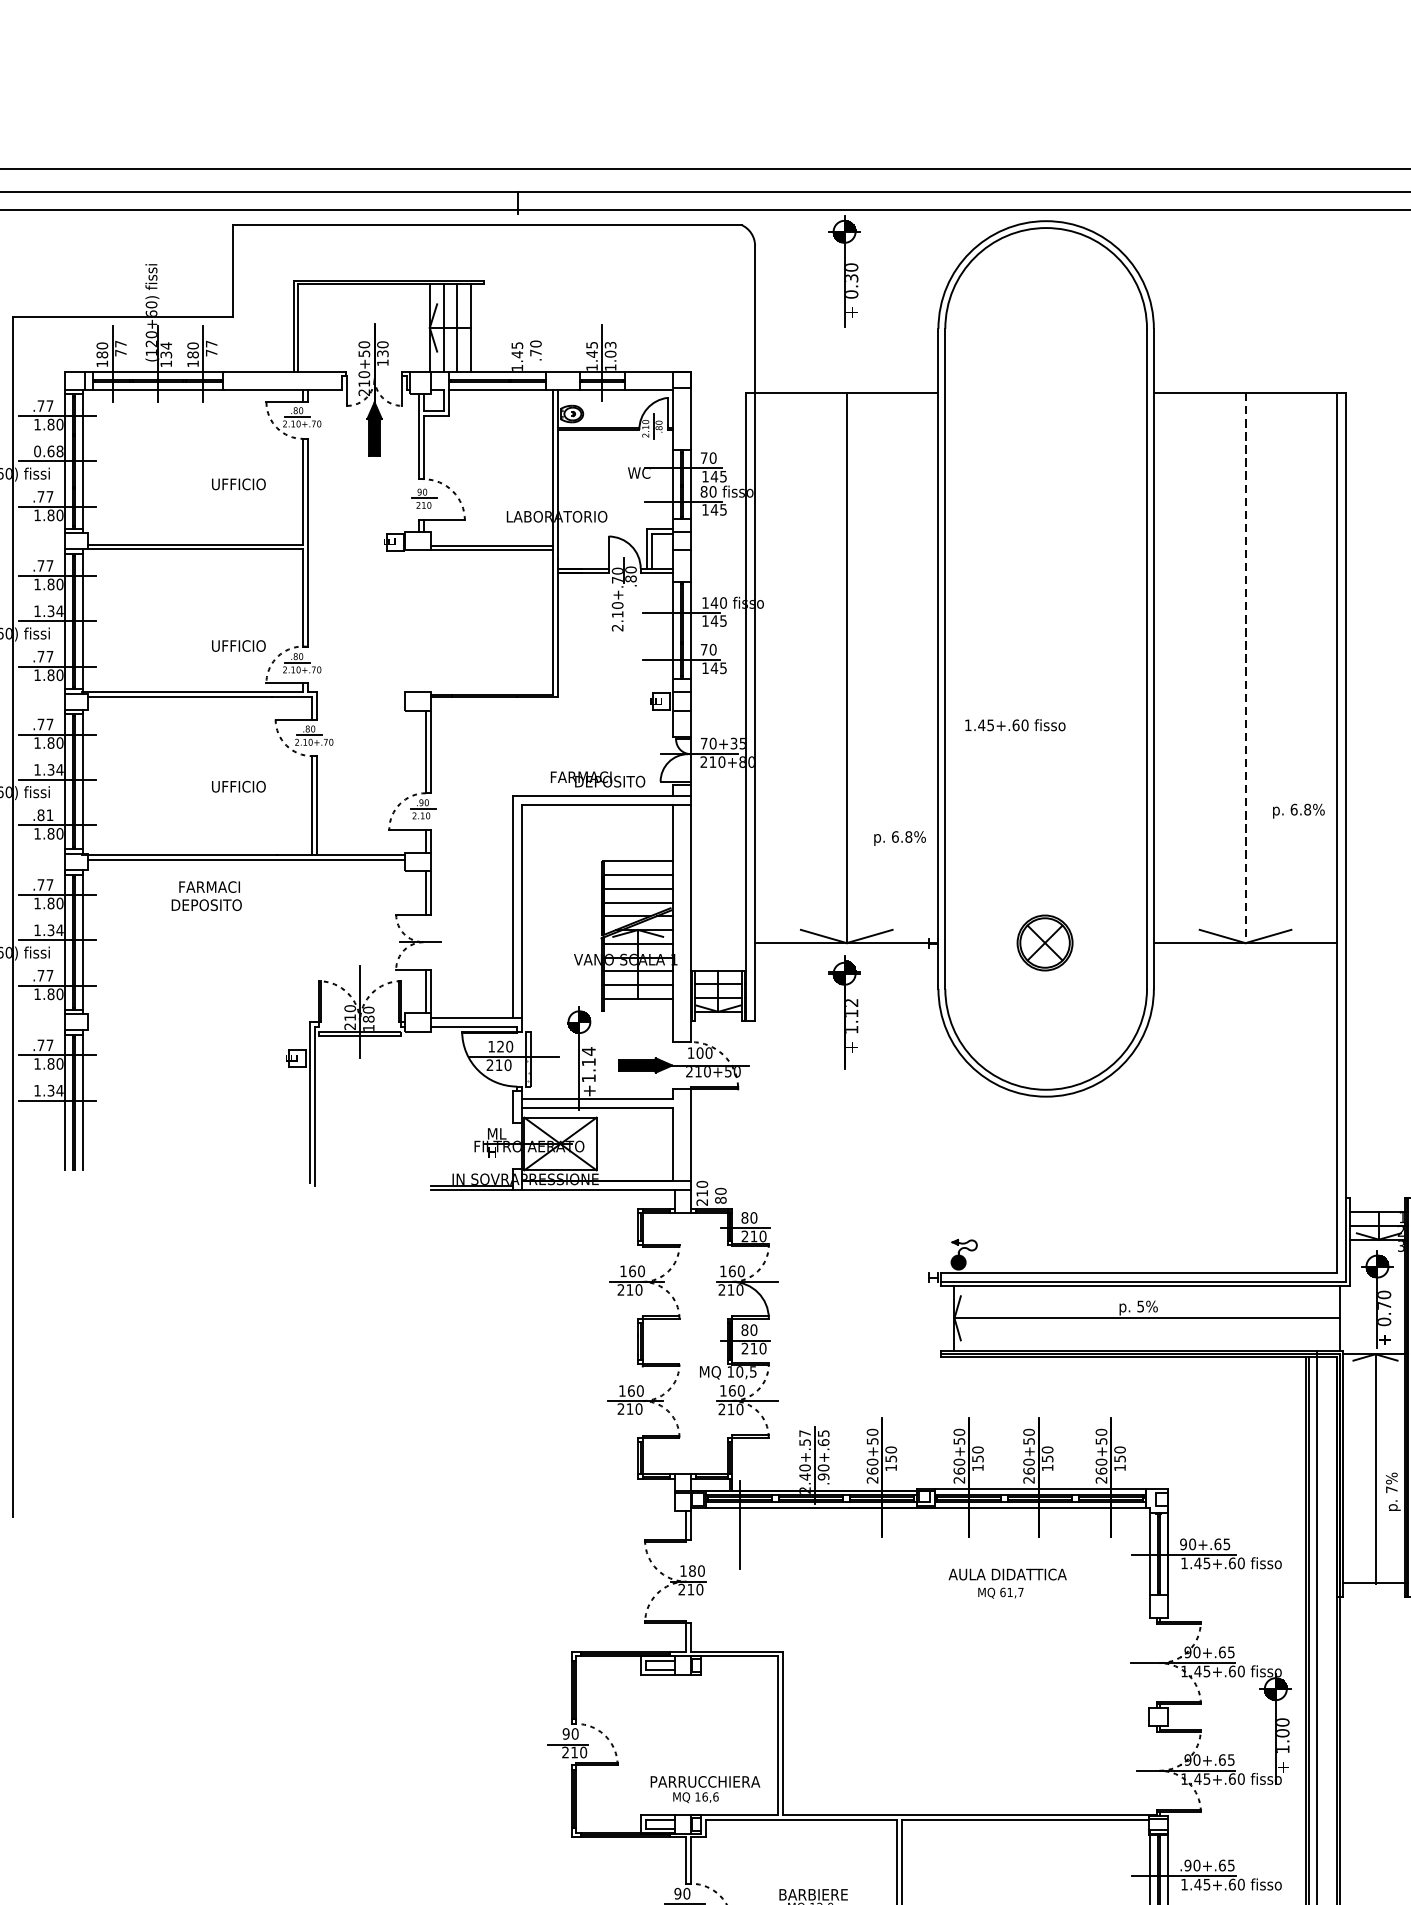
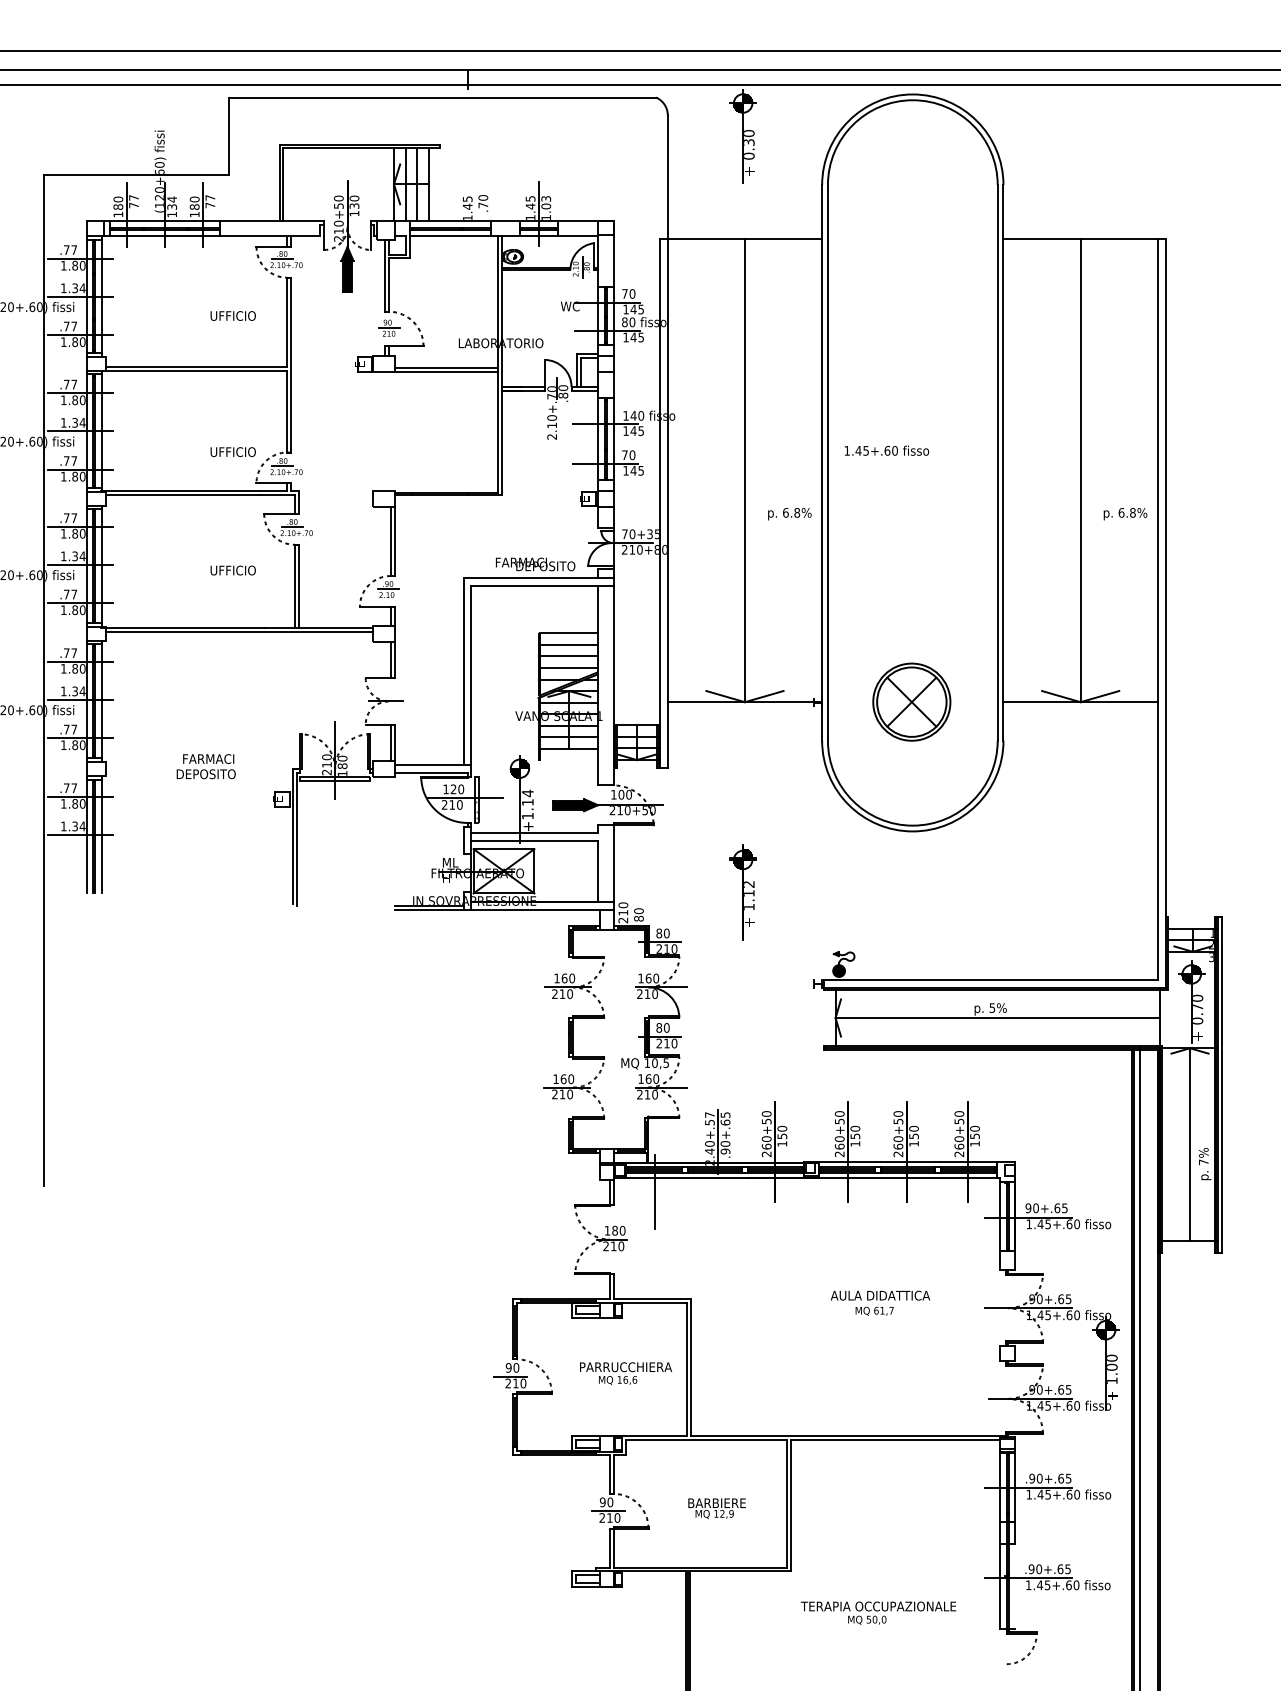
text: (47, 451) -> (72, 288), 0.68 -> 1.34
line: (1245, 667) -> (1080, 470), dashed -> solid
text: (1014, 724) -> (886, 450), moved
text: (1298, 811) -> (1125, 514), moved
text: (44, 815) -> (69, 594), .81 -> .77
text: (899, 838) -> (789, 514), moved
text: (205, 895) -> (205, 766), moved
part: (1044, 942) -> (911, 701), size x1.67
part: (843, 1012) -> (742, 892), moved
text: (1006, 1582) -> (879, 1302), moved
text: (704, 1789) -> (625, 1373), moved

